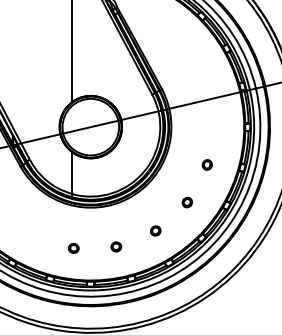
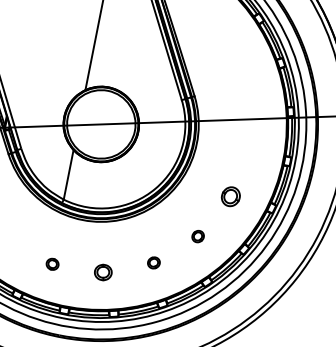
part: (206, 164) -> (229, 195), size x1.6
part: (116, 246) -> (103, 272), size x1.4

